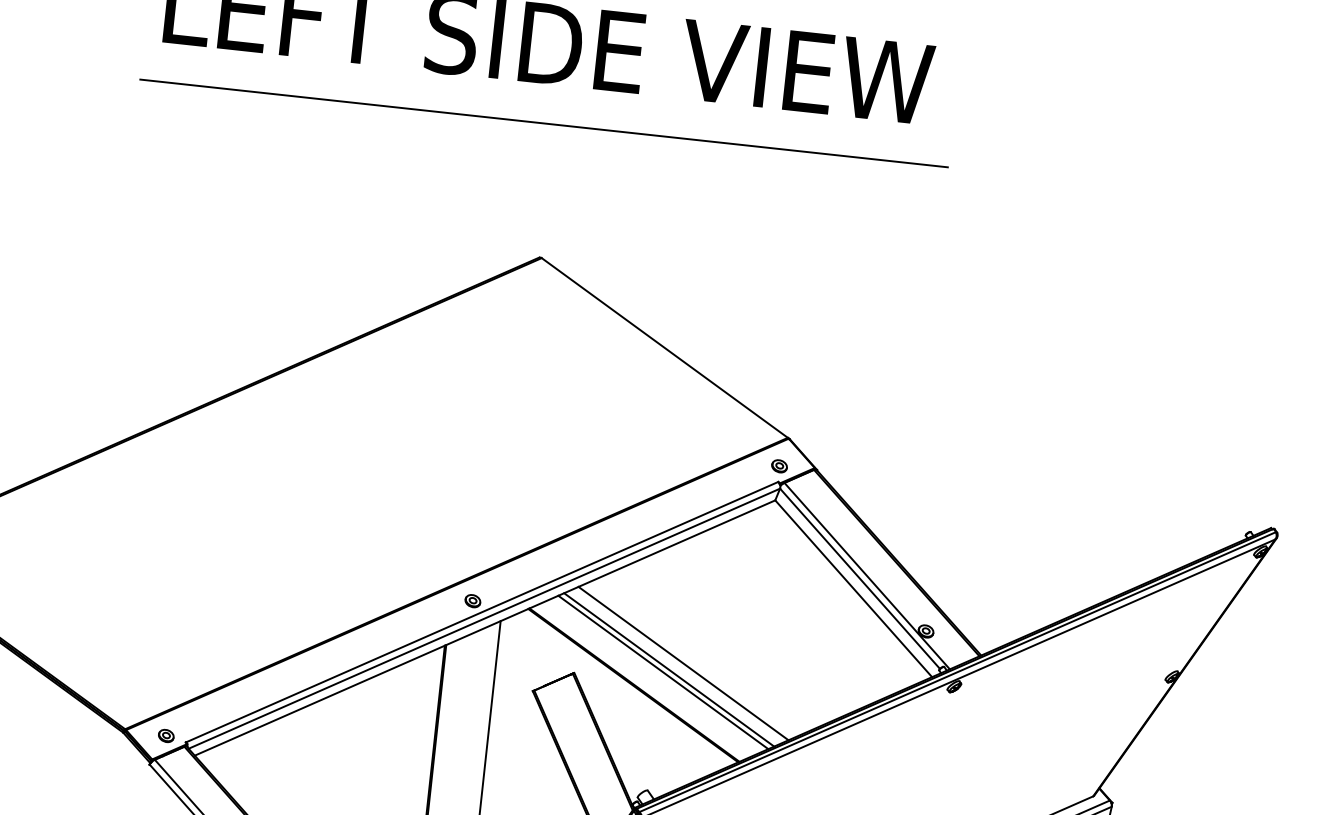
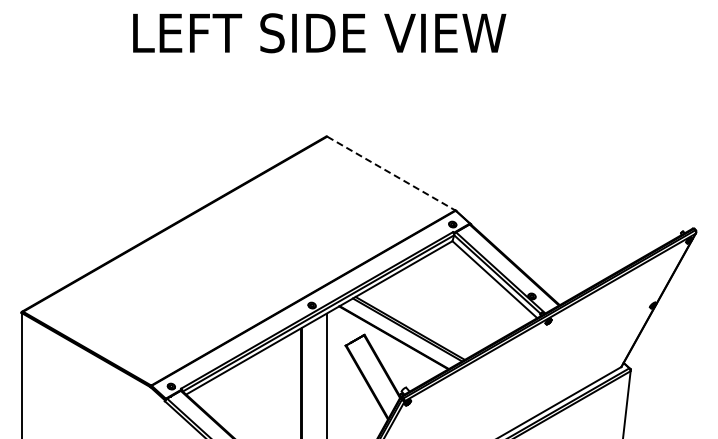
line: (544, 123) -> (321, 71), removed
line: (665, 347) -> (391, 173), solid -> dashed
line: (682, 663) -> (416, 324), removed

